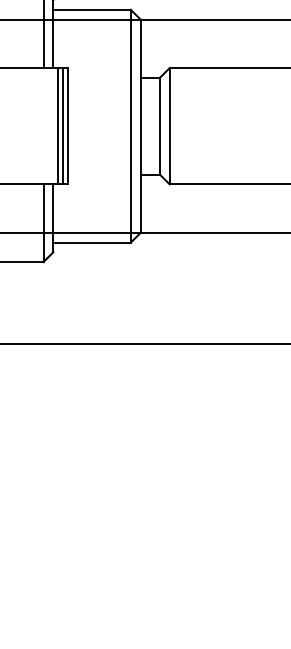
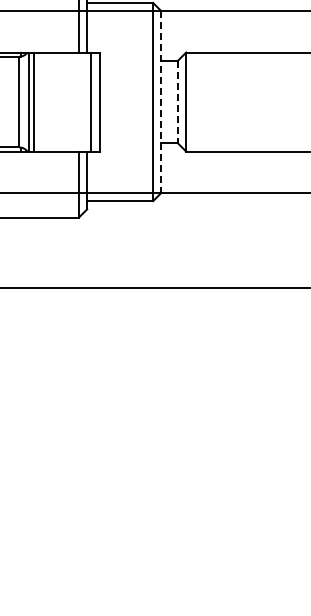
line: (63, 125) -> (95, 101), removed
line: (140, 126) -> (161, 102), solid -> dashed
line: (159, 126) -> (177, 102), solid -> dashed

